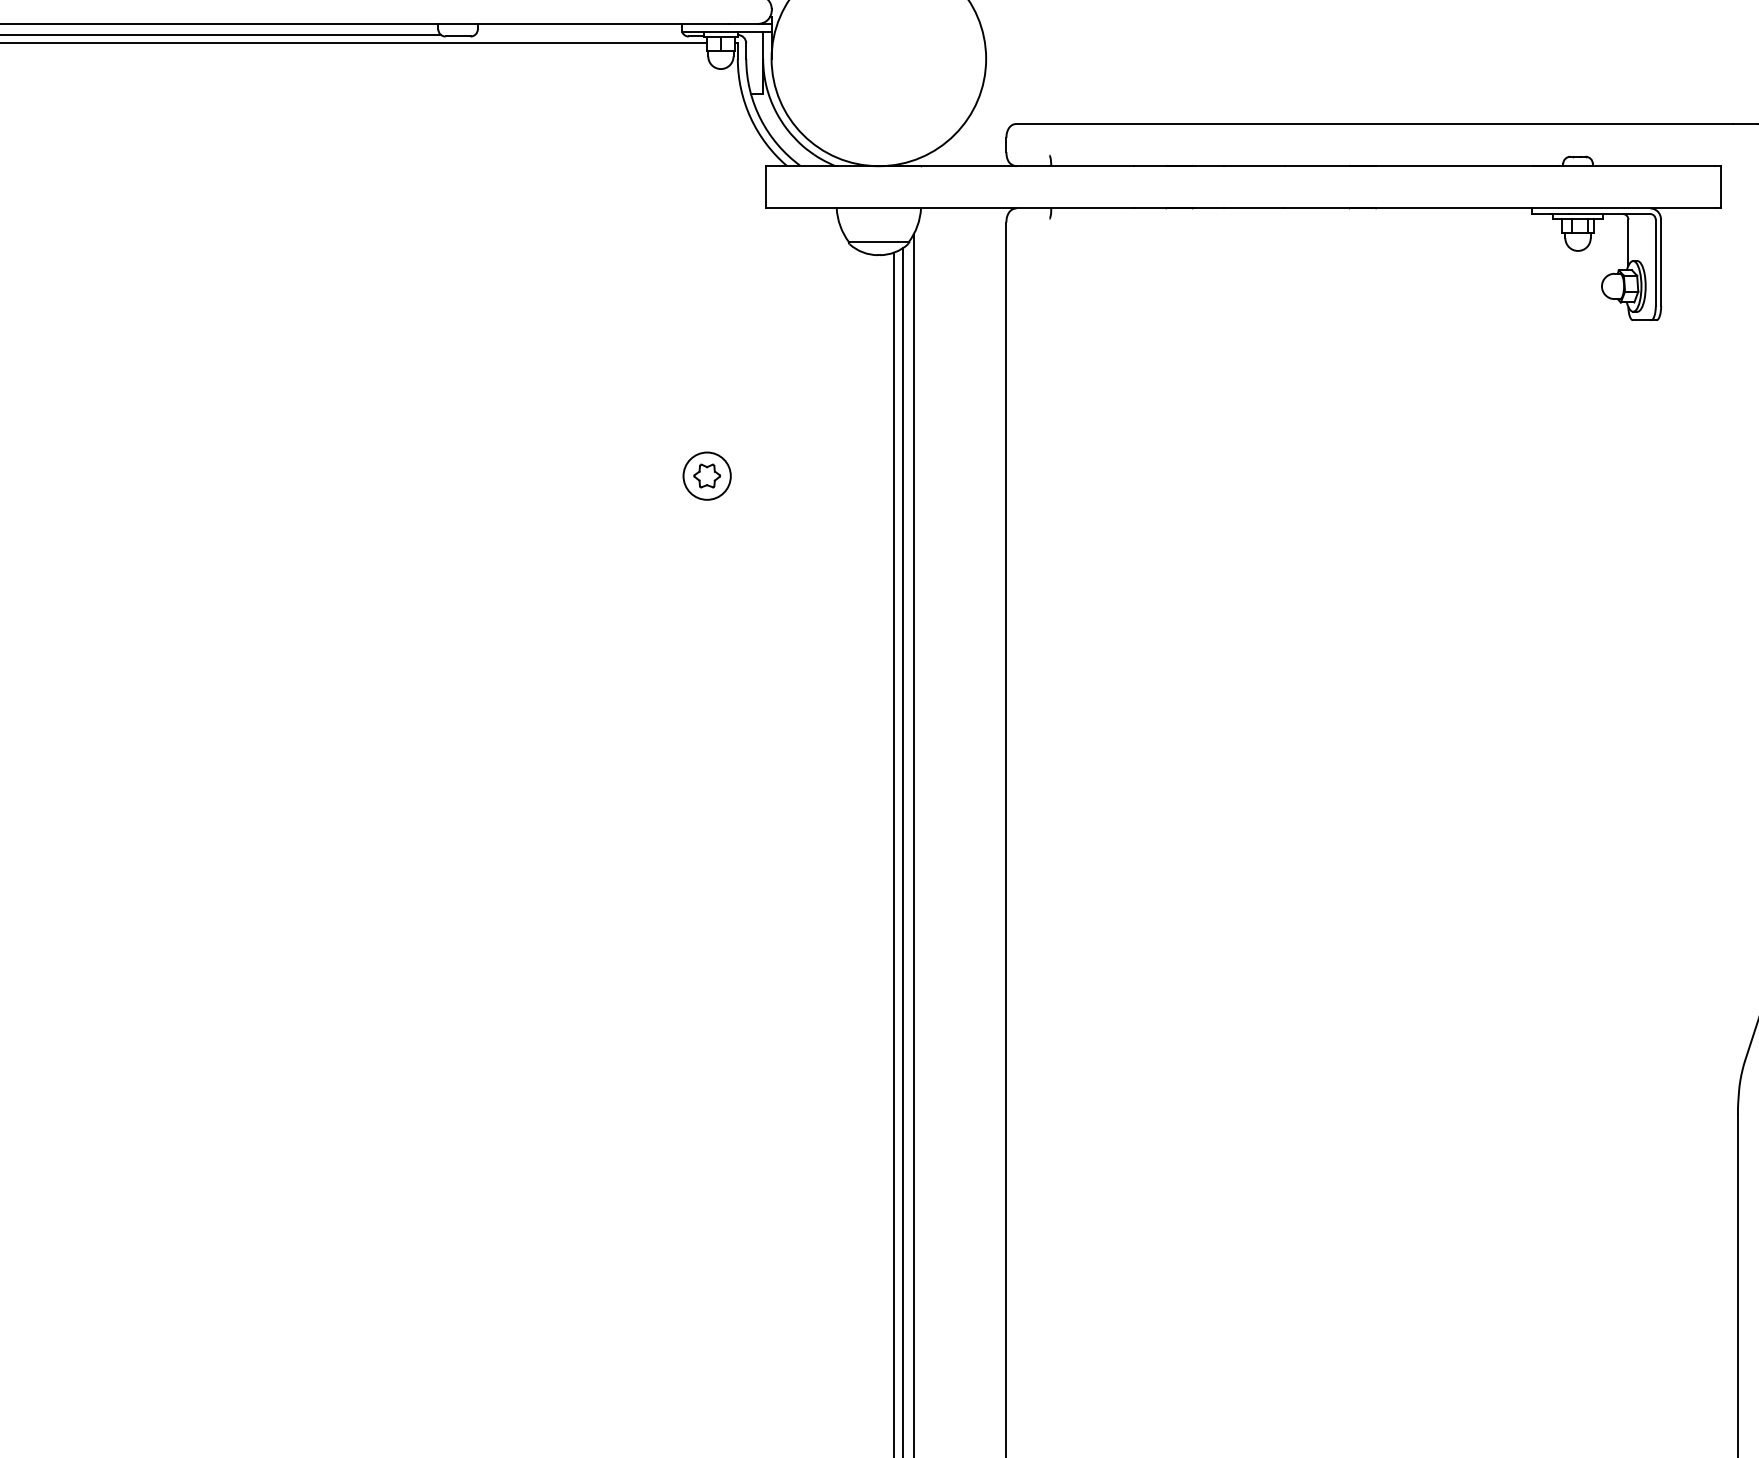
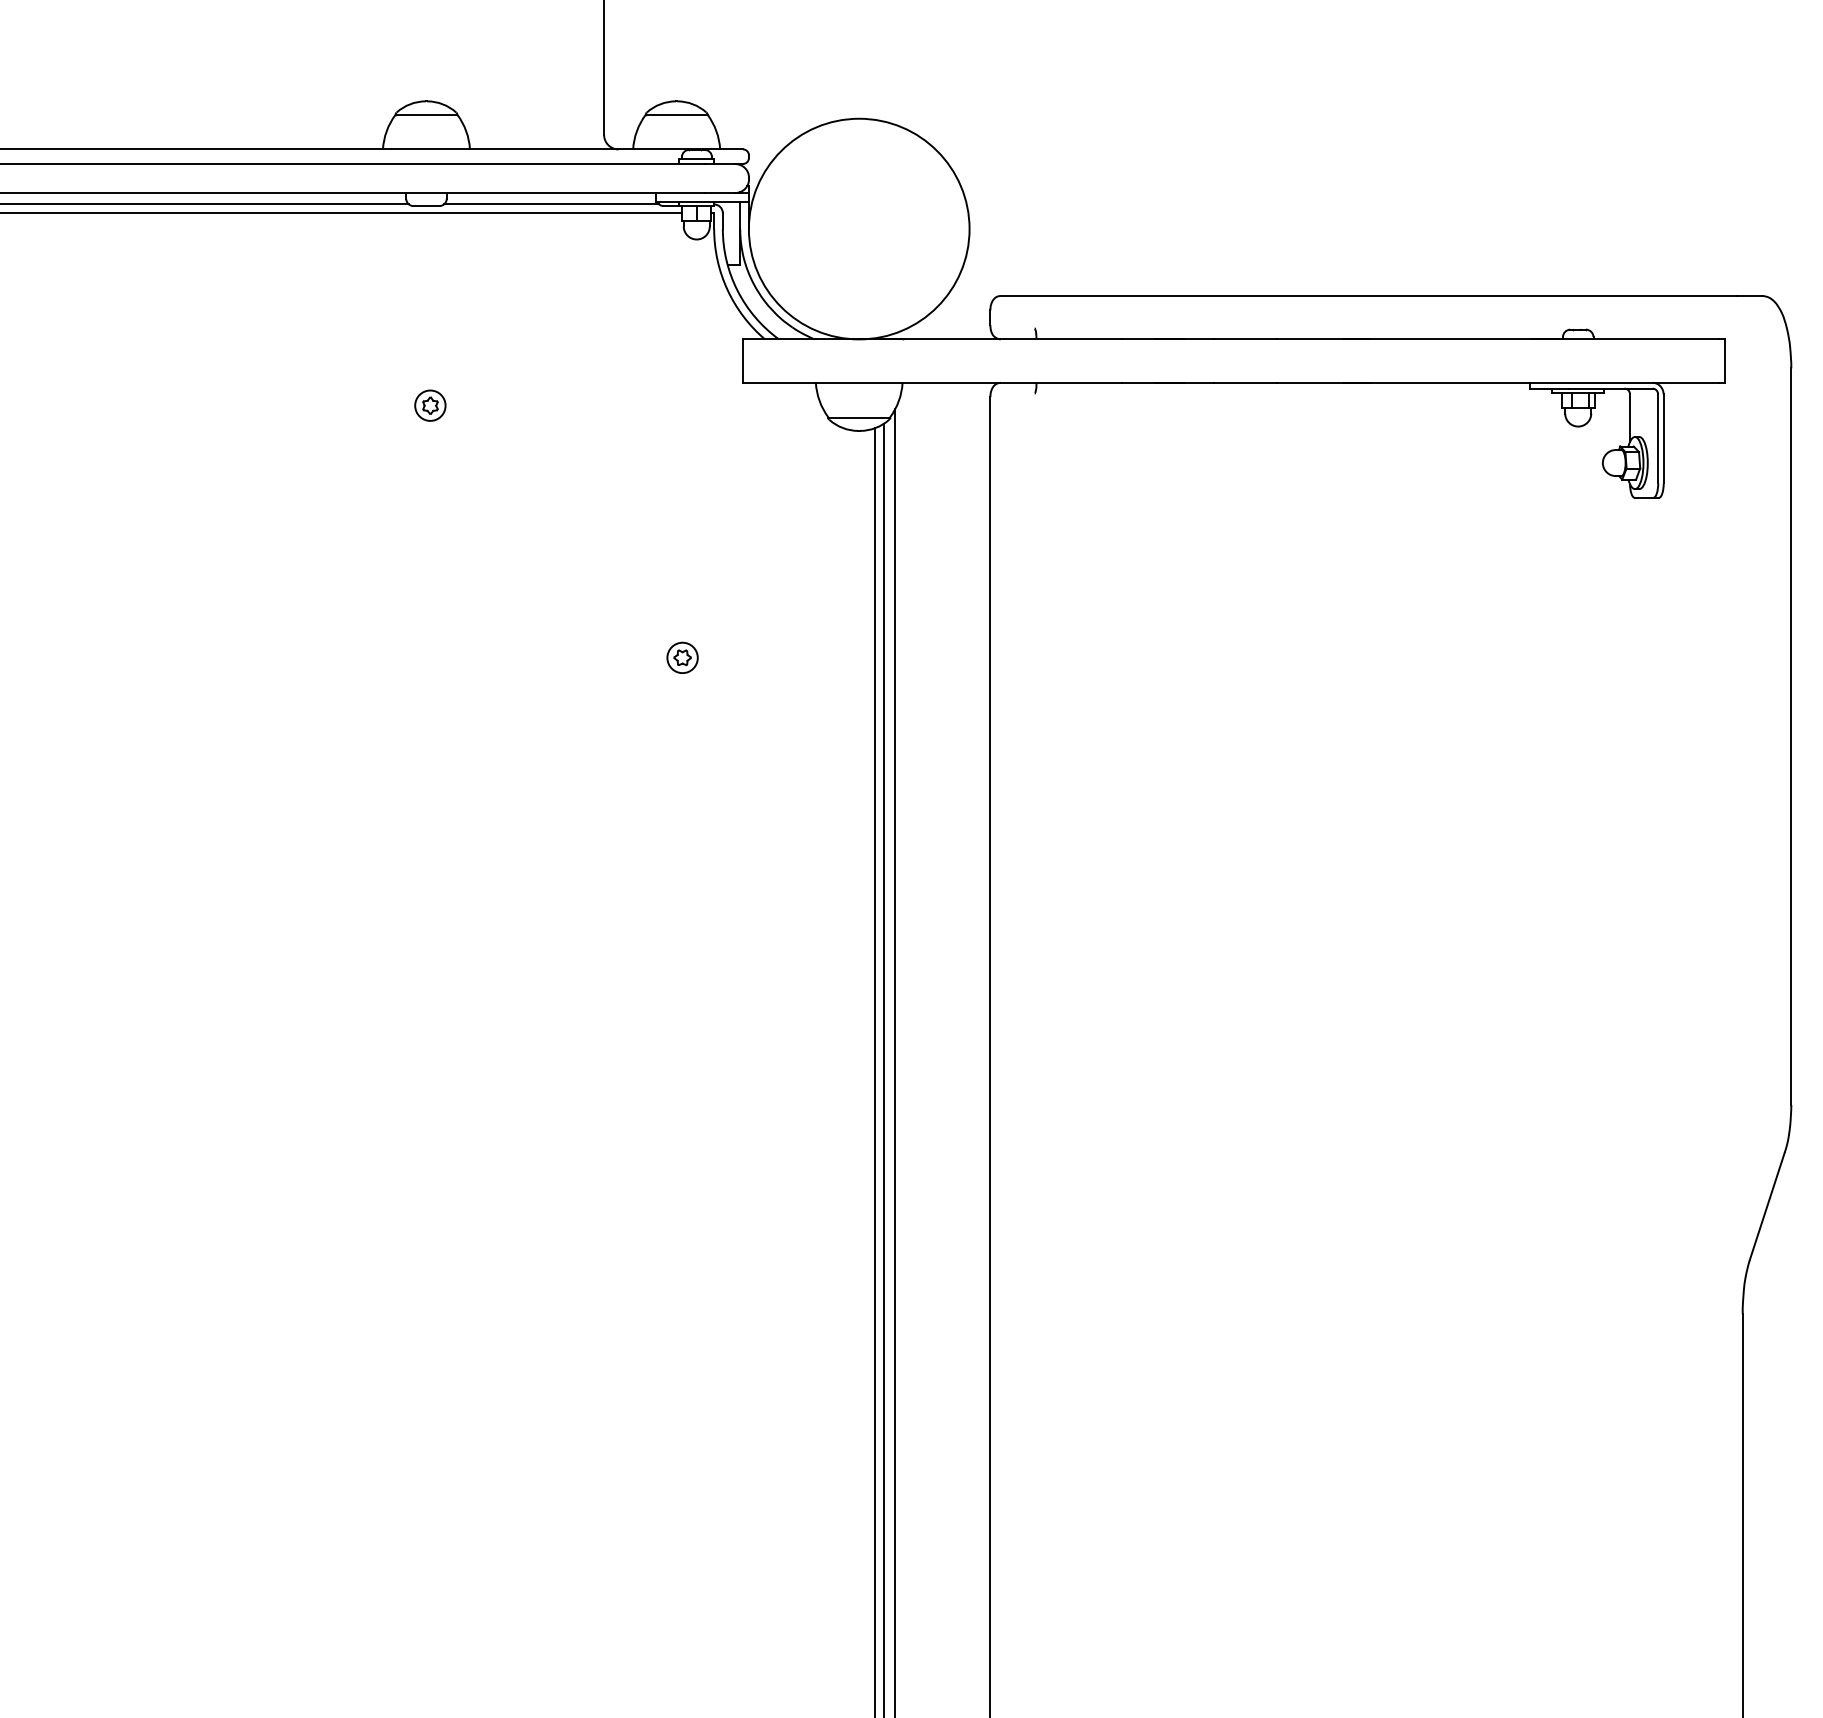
line: (579, 35) -> (551, 204), added
part: (461, 230) -> (430, 405), added
part: (707, 475) -> (682, 657), size x0.62

